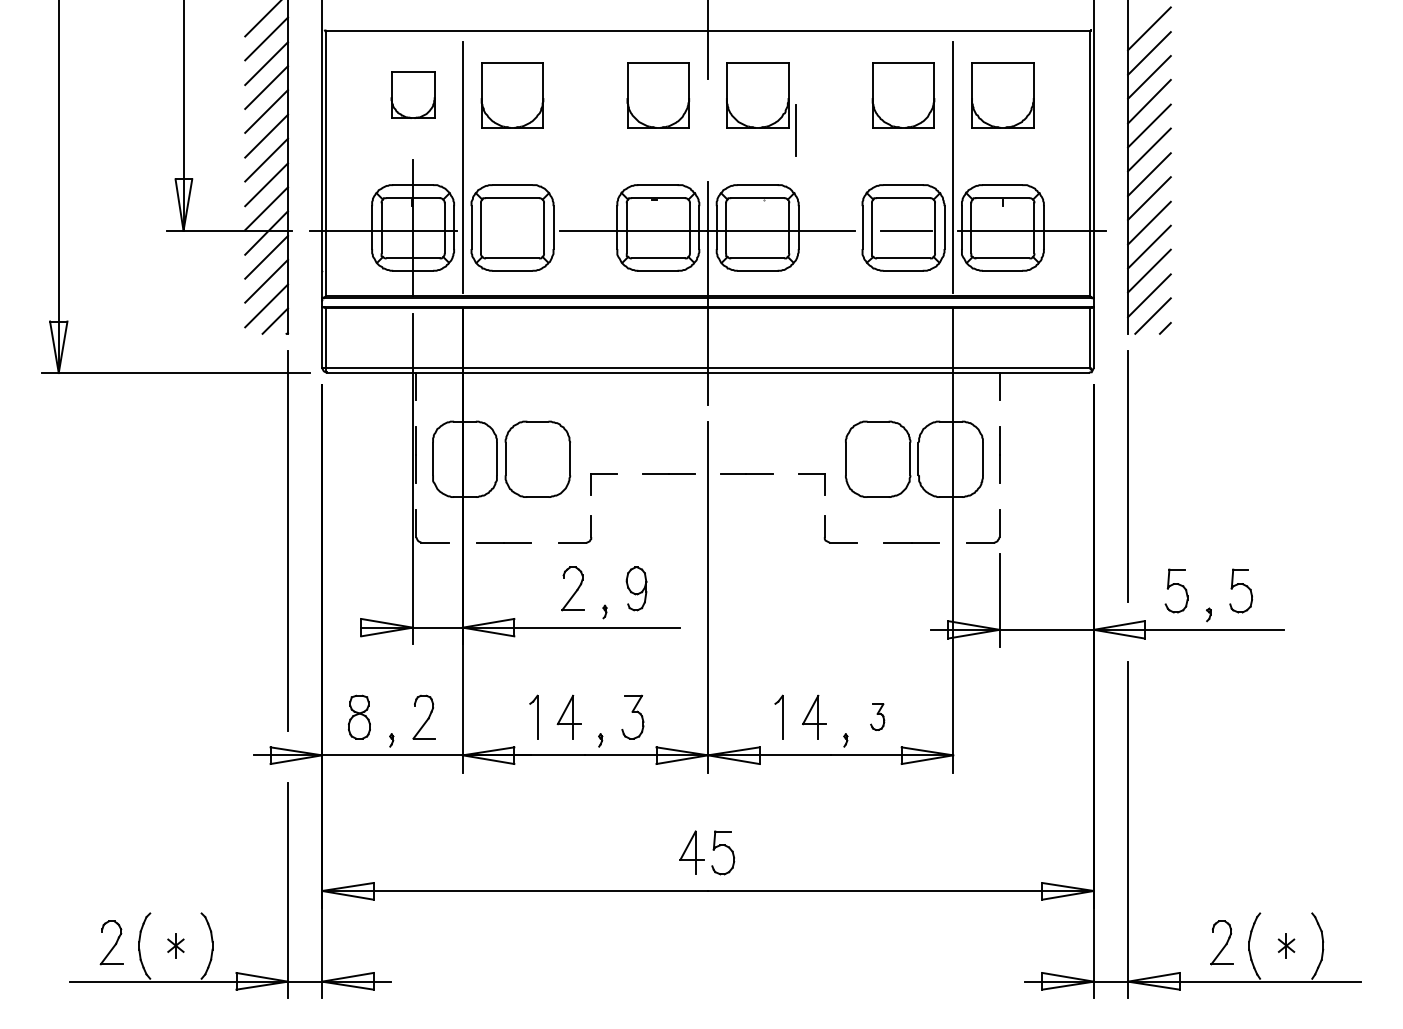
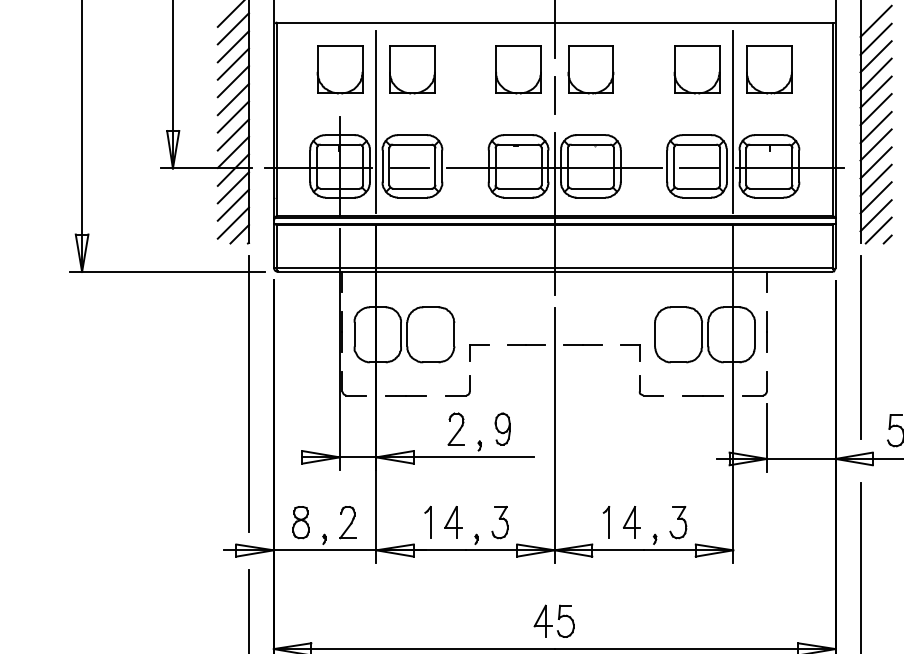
part: (412, 95) -> (339, 69), size x1.43
line: (795, 130) -> (554, 95), moved
line: (508, 230) -> (409, 168), added
part: (877, 716) -> (678, 522), size x1.67

